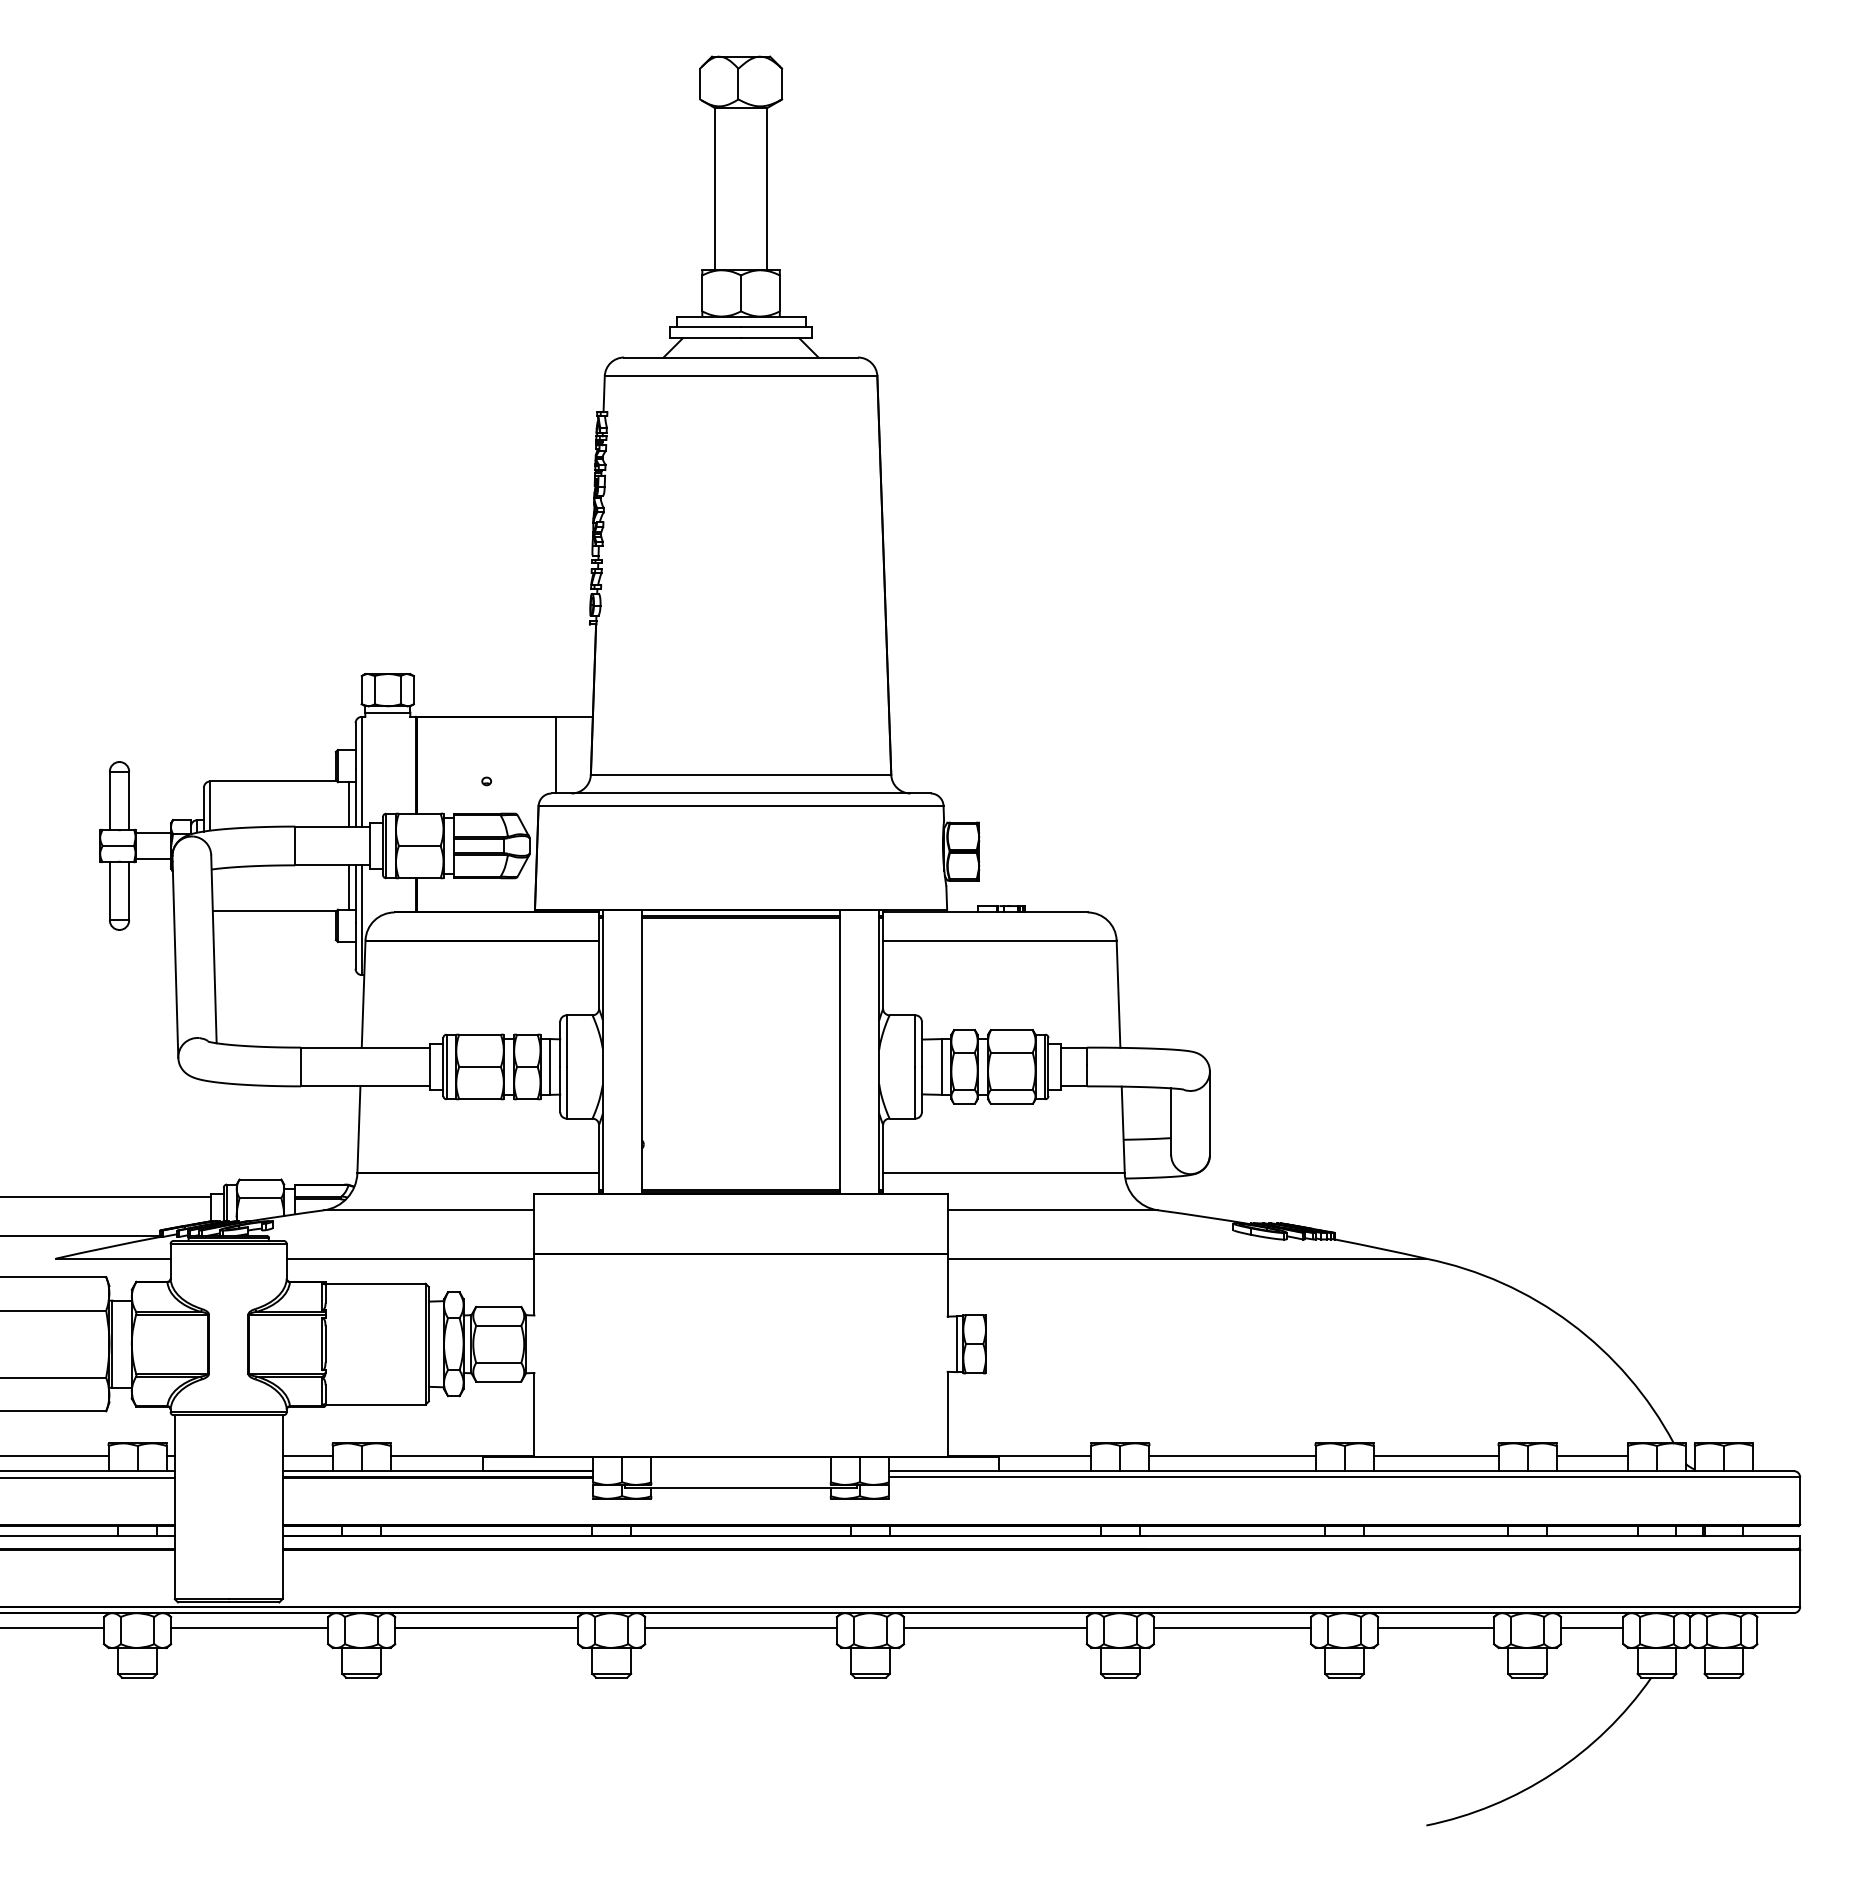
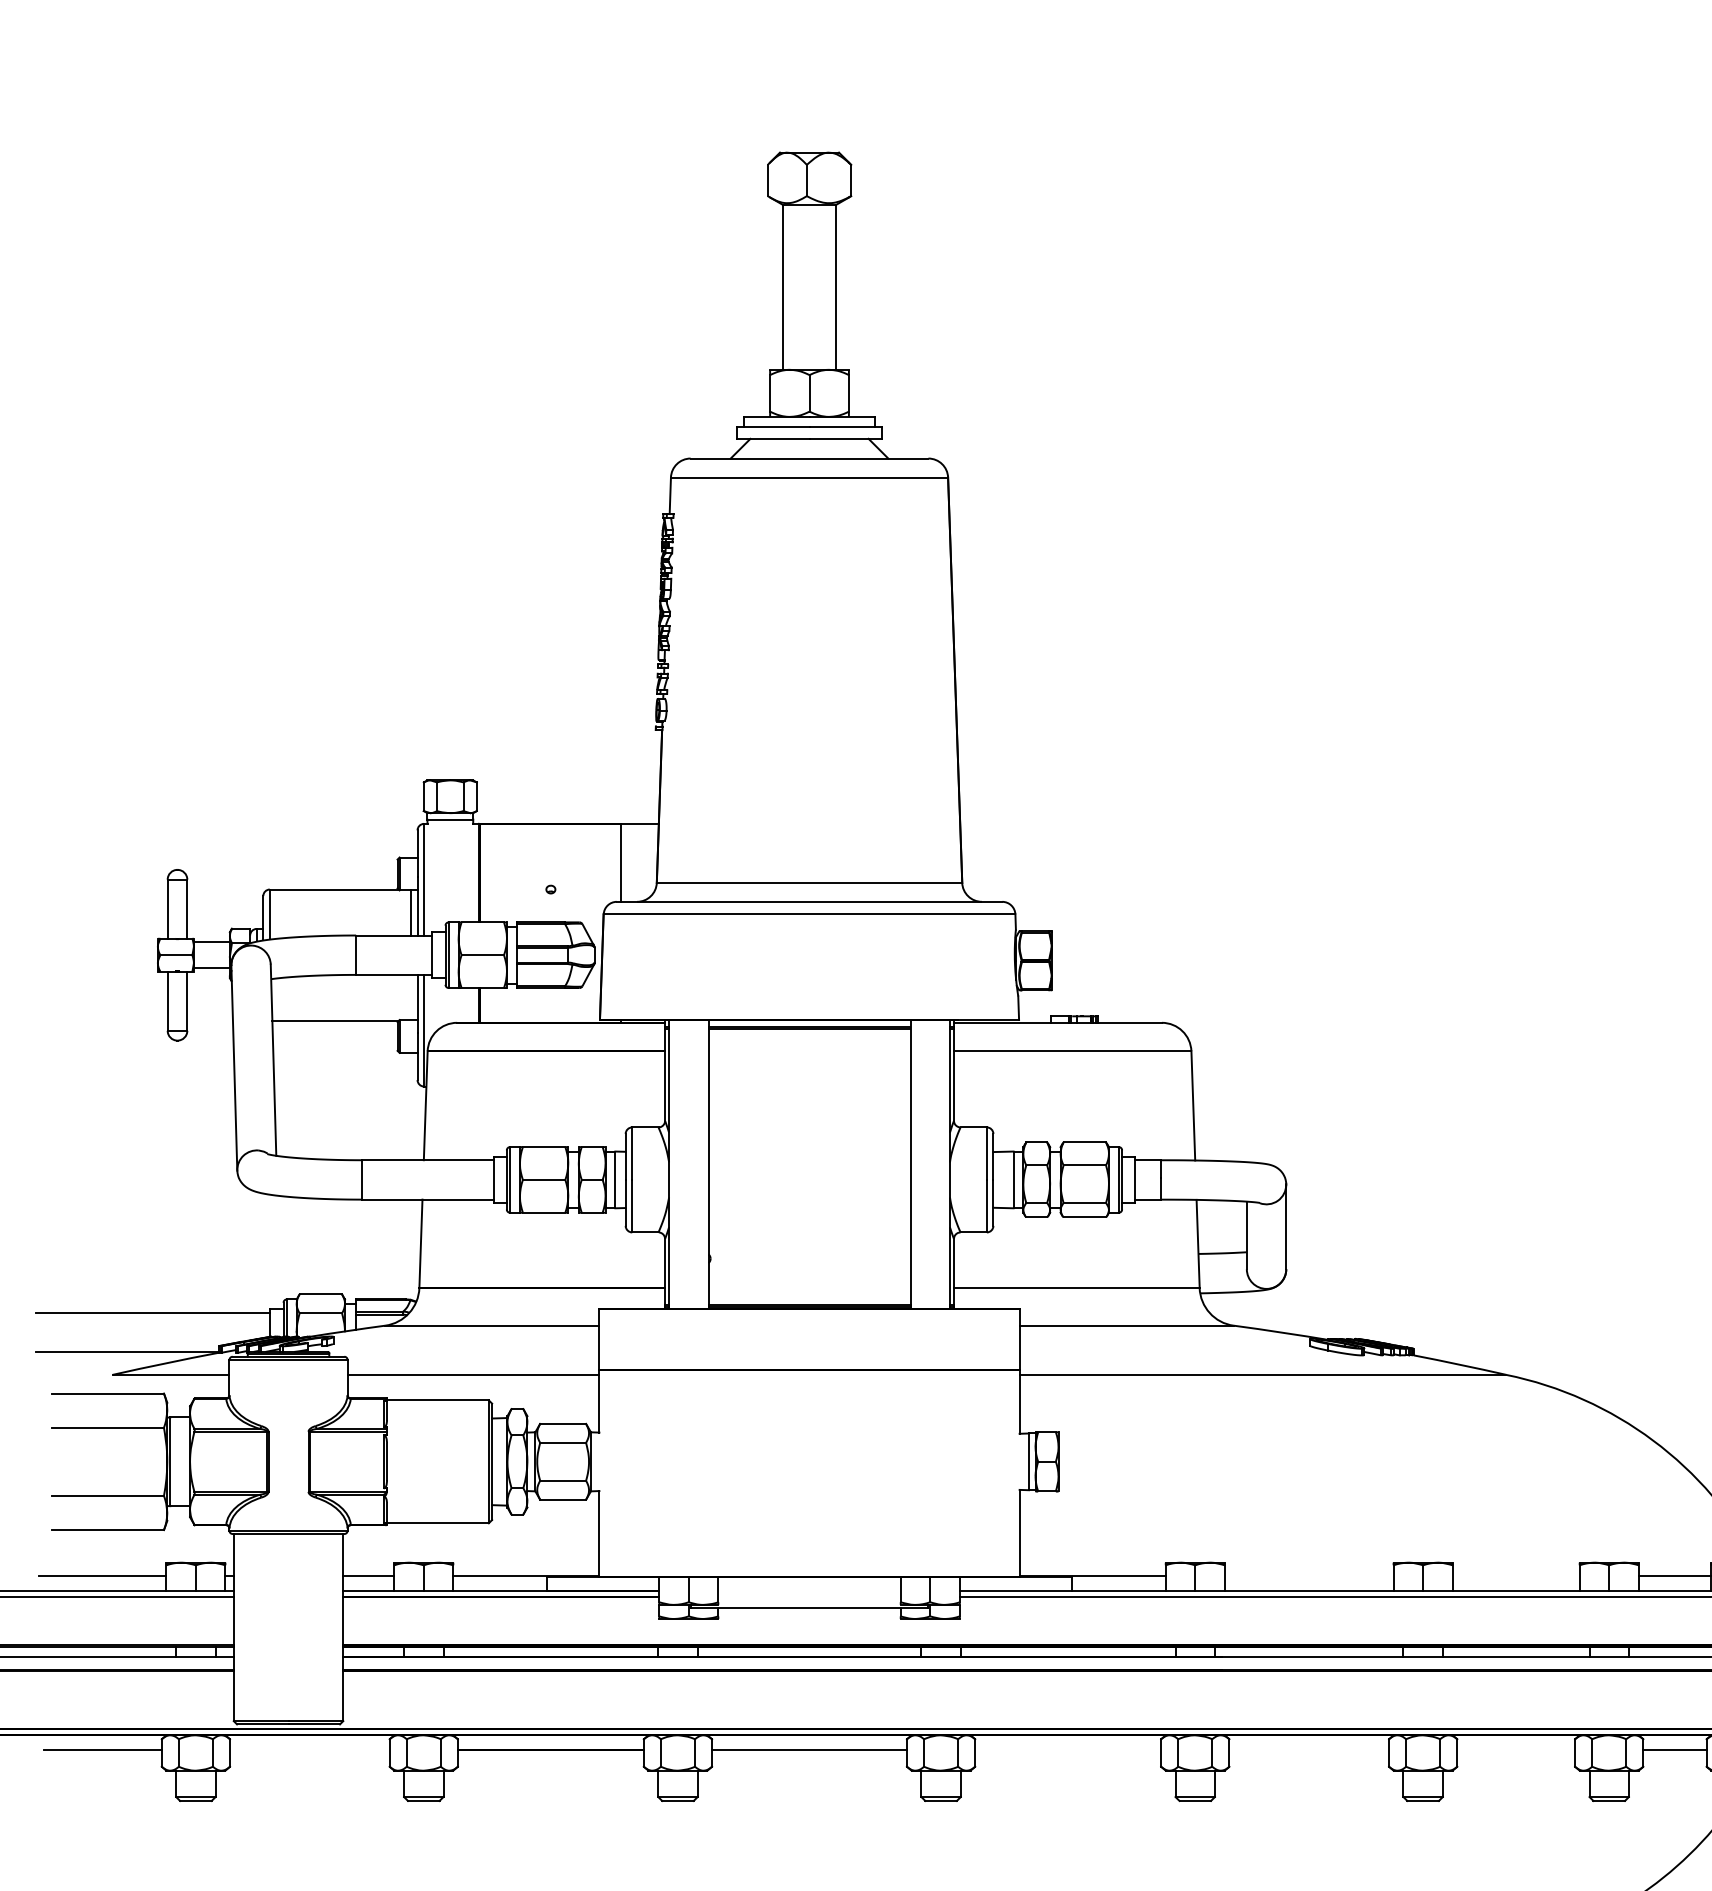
line: (349, 887) -> (411, 997), removed
line: (1232, 1456) -> (1309, 1575), removed
line: (1435, 1456) -> (1515, 1575), removed
line: (249, 1627) -> (309, 1749), removed
line: (995, 1627) -> (1068, 1749), removed
line: (1232, 1627) -> (1309, 1749), removed
line: (1436, 1627) -> (1516, 1749), removed

